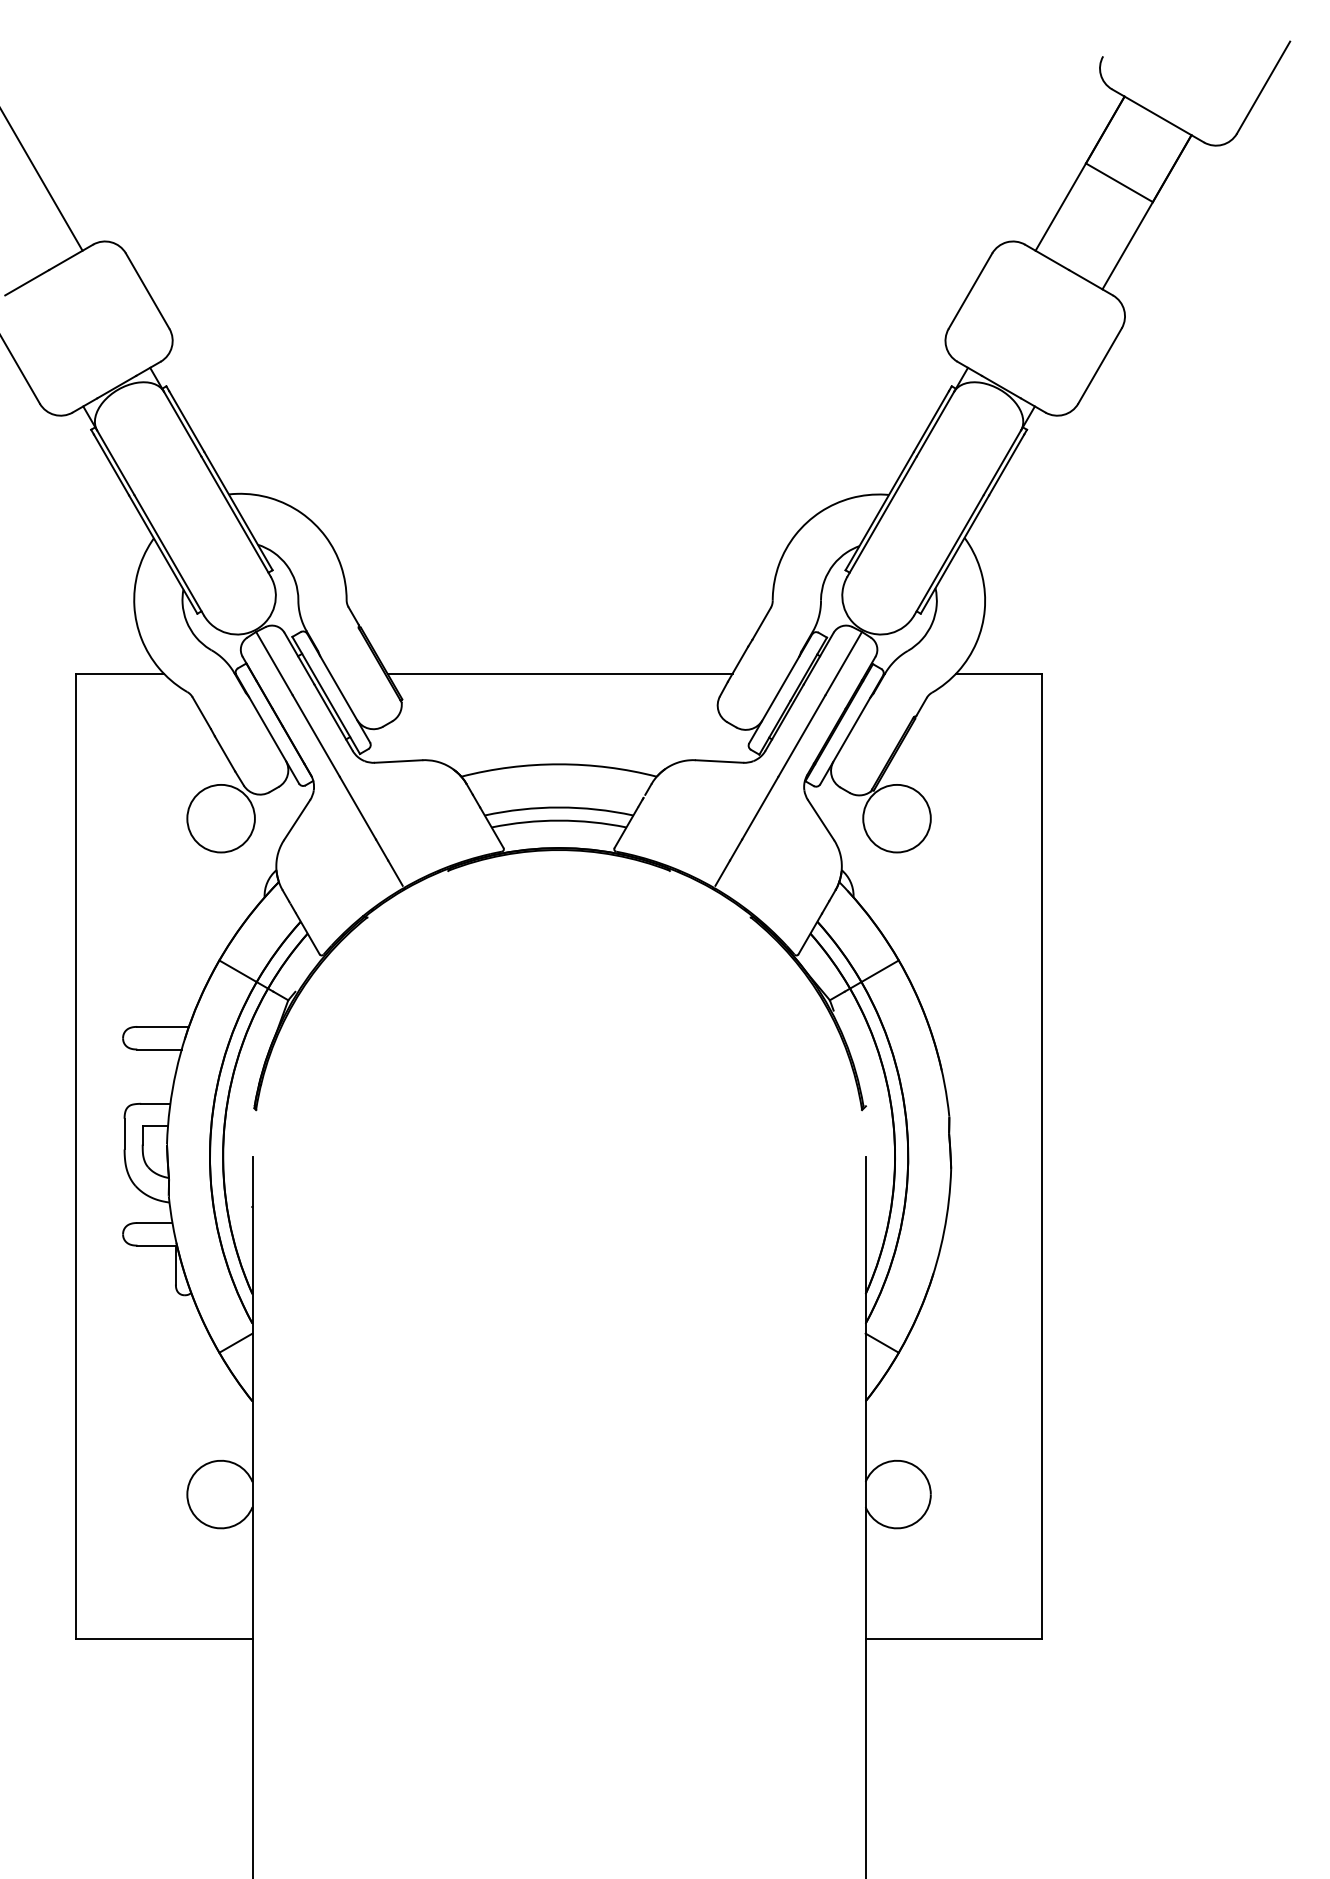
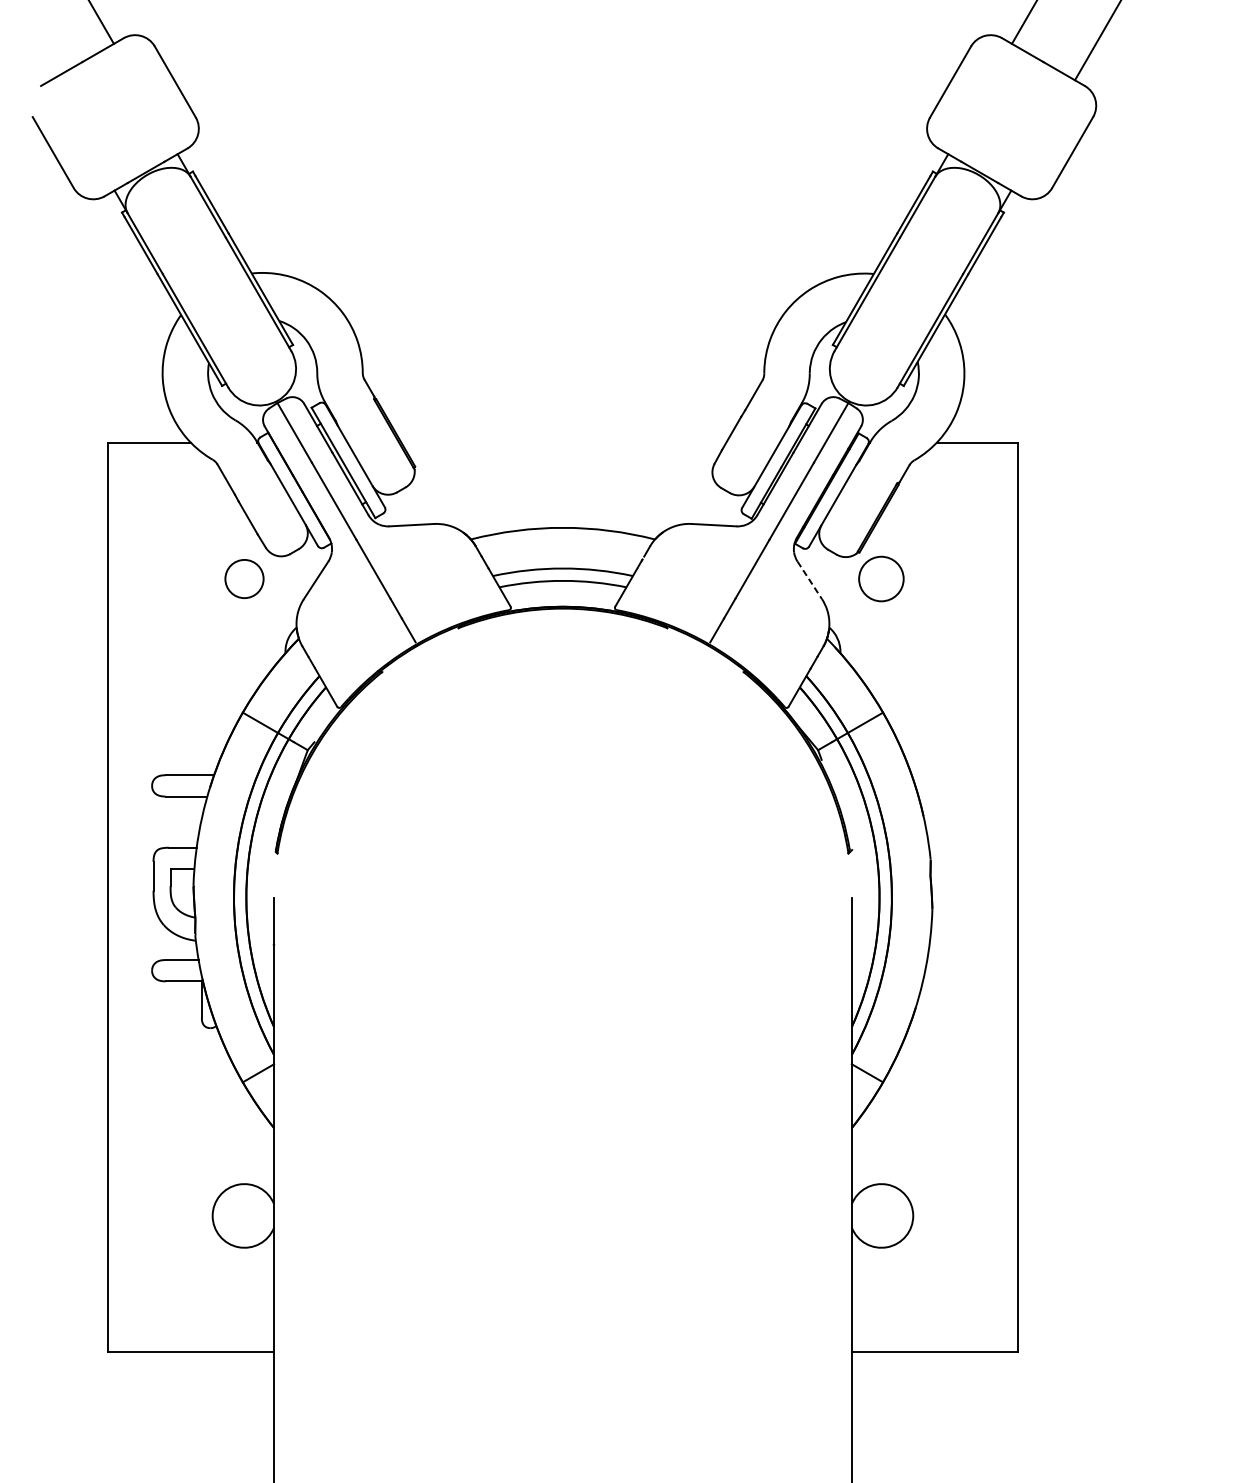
line: (559, 673) -> (563, 442), removed
circle: (220, 818) -> (243, 578), size x0.6
circle: (896, 818) -> (880, 578), size x0.7
line: (821, 820) -> (810, 580), solid -> dashed

